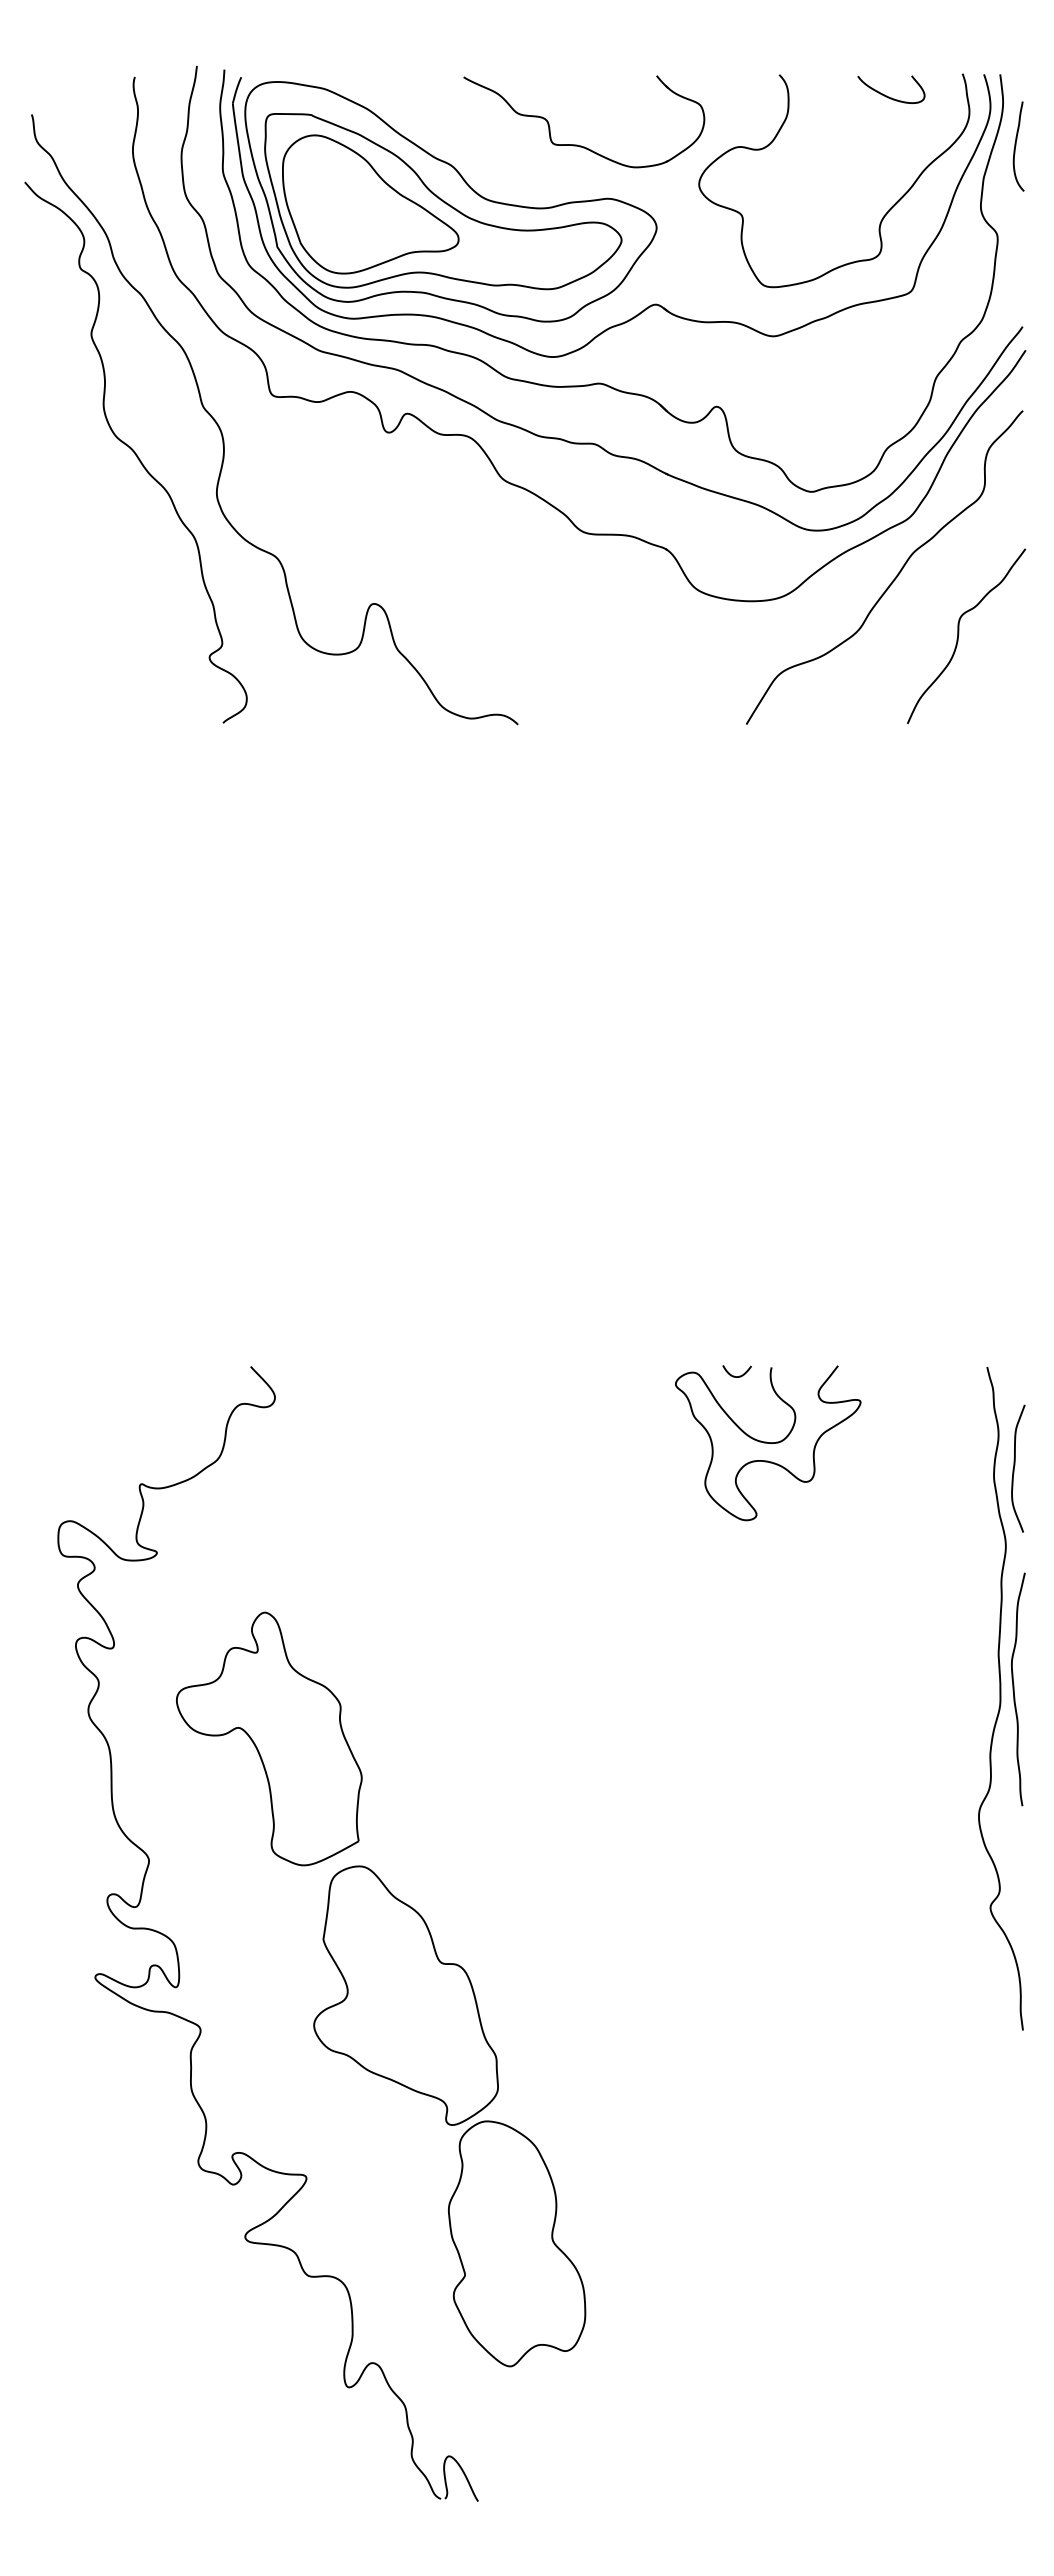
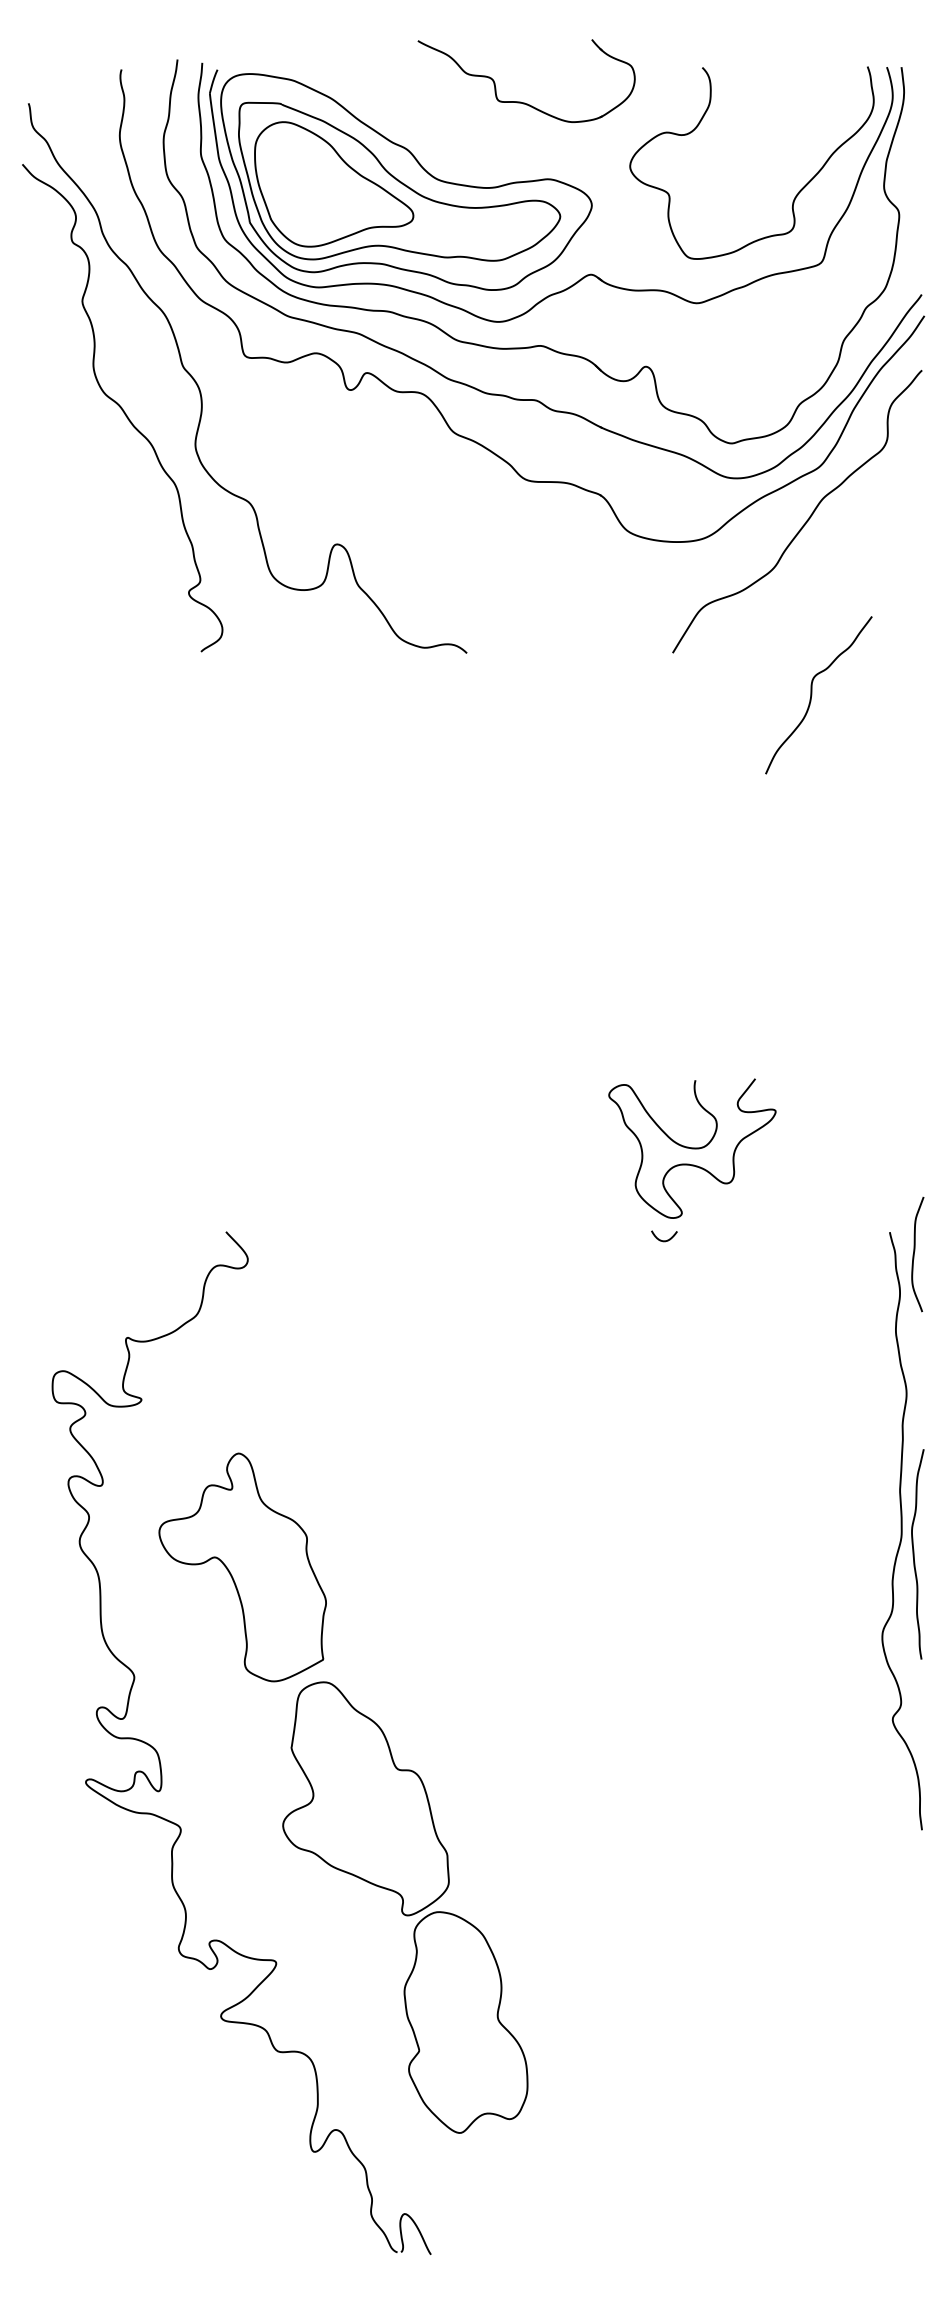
curve: (889, 96) -> (801, 87), removed
part: (577, 144) -> (520, 101), moved
curve: (1016, 146) -> (916, 132), removed
curve: (959, 634) -> (812, 693), moved
curve: (768, 1443) -> (692, 1148), moved
curve: (1014, 1468) -> (914, 1254), moved
curve: (1014, 1689) -> (914, 1554), moved

